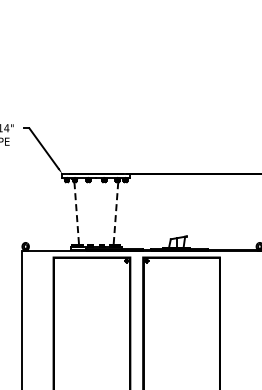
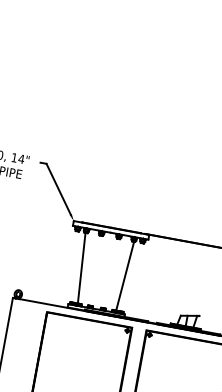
line: (76, 213) -> (81, 267), dashed -> solid
line: (115, 213) -> (124, 275), dashed -> solid

